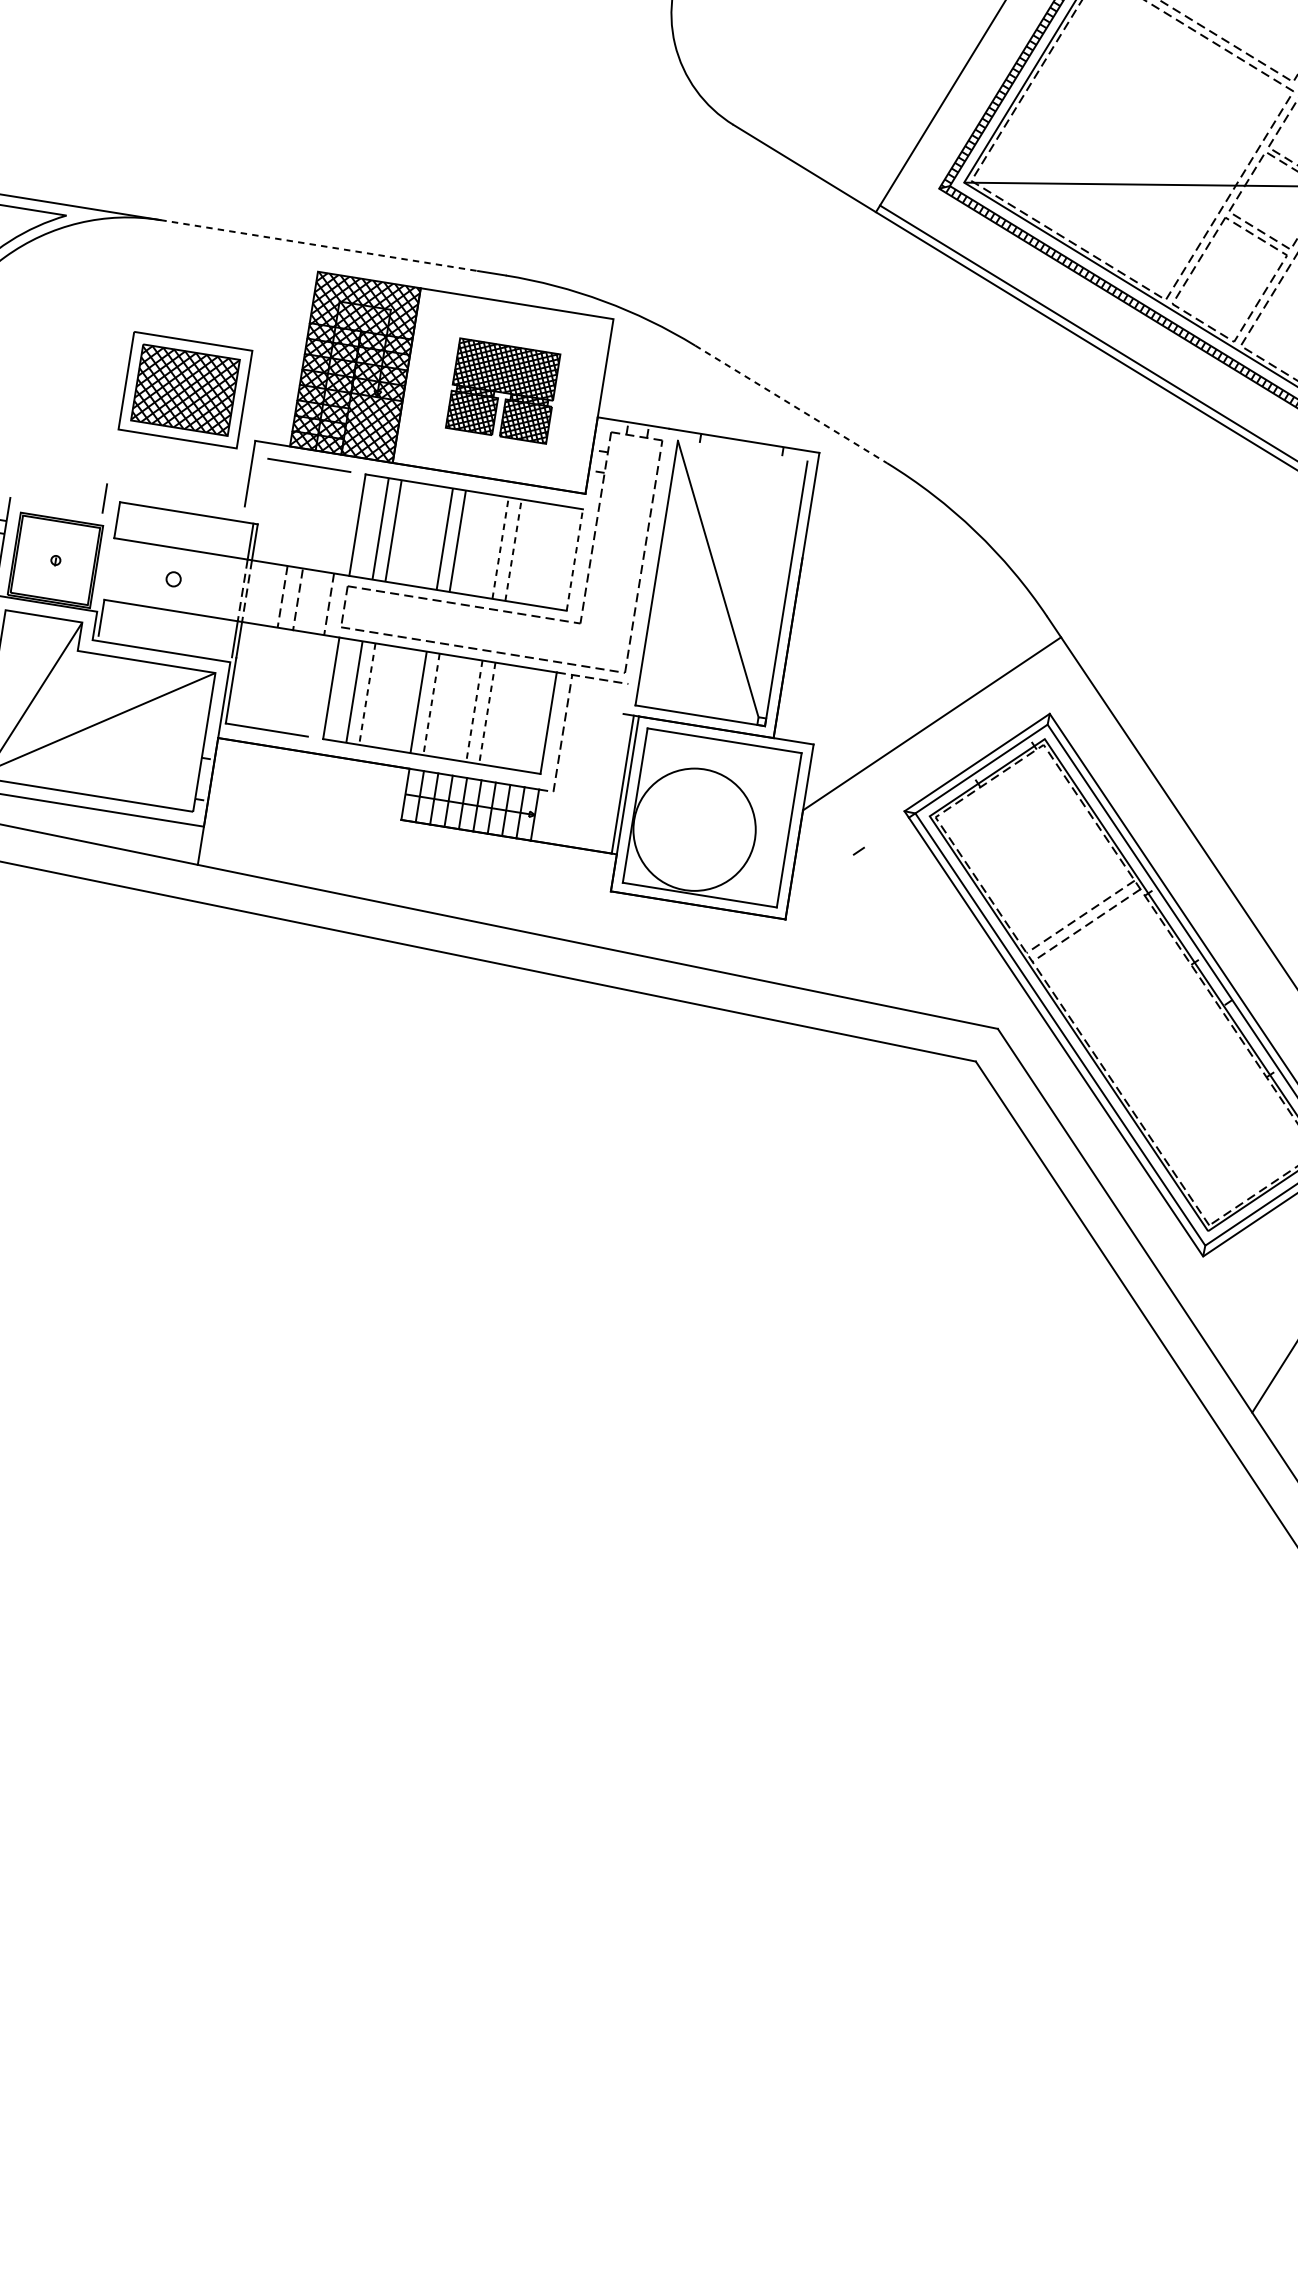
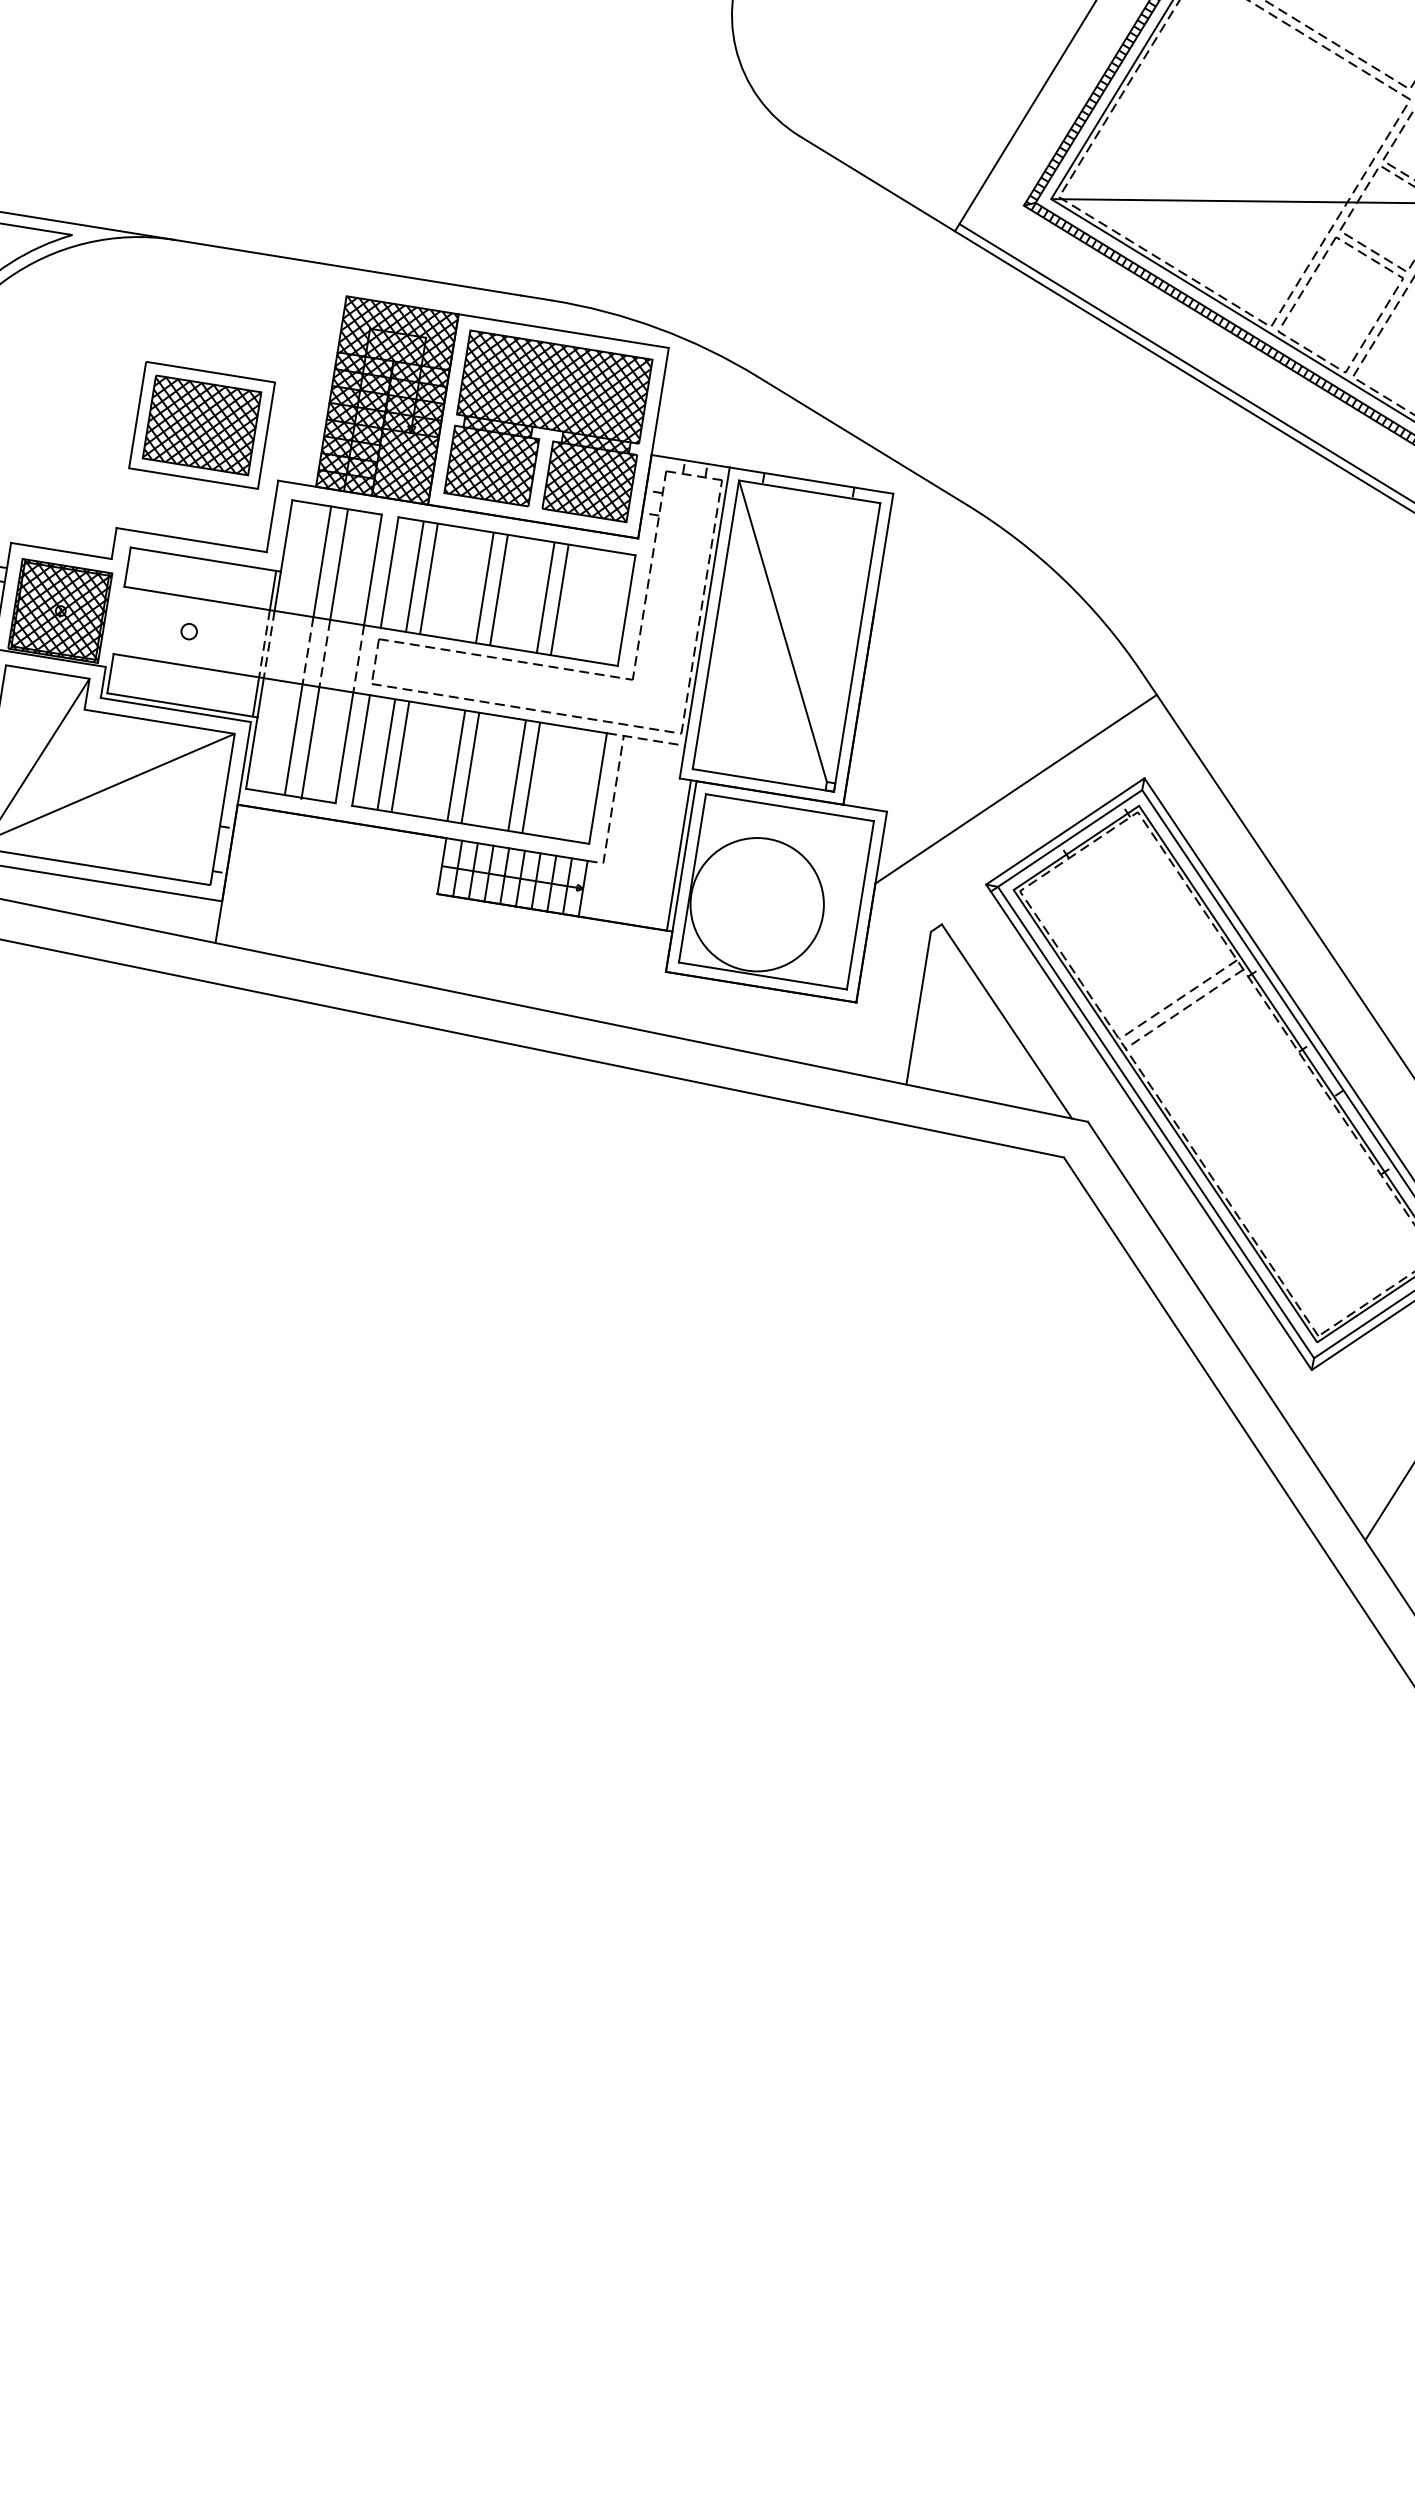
line: (319, 245) -> (348, 267), dashed -> solid
part: (503, 391) -> (548, 426), size x1.67
line: (791, 404) -> (862, 440), dashed -> solid
line: (742, 450) -> (809, 491), added
line: (262, 491) -> (286, 535), added
line: (175, 495) -> (191, 540), added
line: (56, 504) -> (61, 550), added
line: (295, 514) -> (322, 561), added
line: (310, 518) -> (338, 565), added
line: (341, 522) -> (372, 569), added
line: (500, 548) -> (545, 597), dashed -> solid
line: (513, 549) -> (559, 599), dashed -> solid
hatch: (55, 559) -> (60, 610), added
line: (574, 559) -> (626, 610), dashed -> solid
line: (646, 570) -> (704, 622), added
line: (167, 647) -> (182, 705), added
line: (269, 678) -> (293, 739), added
line: (284, 681) -> (310, 743), added
line: (316, 685) -> (344, 747), added
line: (367, 694) -> (400, 757), dashed -> solid
line: (431, 704) -> (470, 768), dashed -> solid
line: (474, 712) -> (517, 776), dashed -> solid
line: (487, 714) -> (531, 778), dashed -> solid
line: (842, 924) -> (918, 1007), added
line: (923, 936) -> (1006, 1021), added

